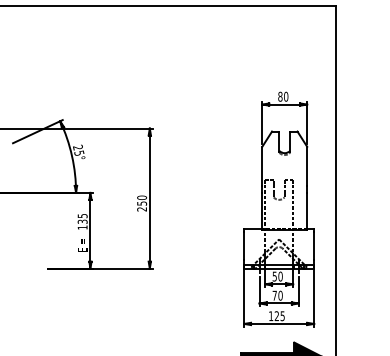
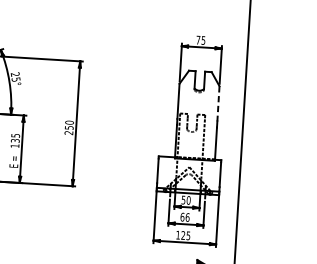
text: (283, 96) -> (201, 40), 80 -> 75
line: (307, 166) -> (218, 103), solid -> dashed
text: (277, 295) -> (184, 217), 70 -> 66

